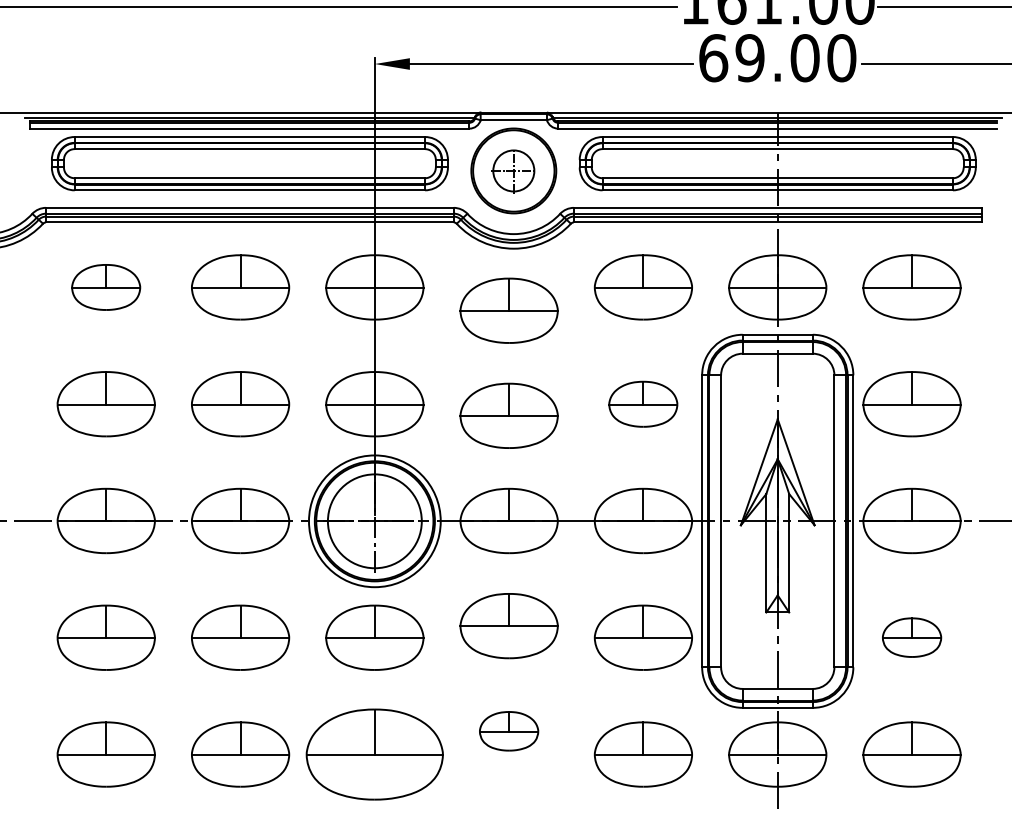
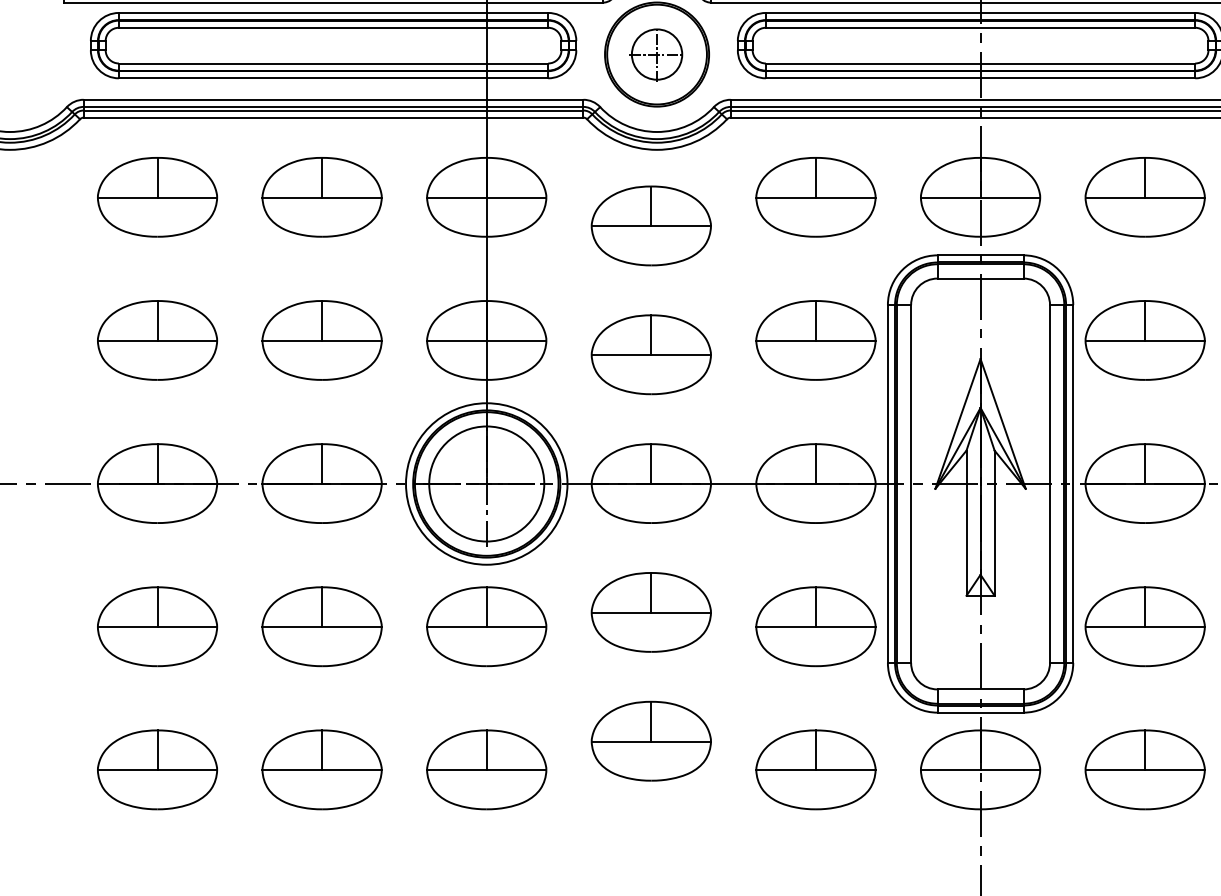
part: (105, 287) -> (156, 197), size x1.43
part: (642, 404) -> (814, 340), size x1.43
part: (911, 637) -> (1144, 626), size x1.67
part: (508, 731) -> (650, 741), size x1.67
part: (374, 754) -> (486, 769), size x0.71

